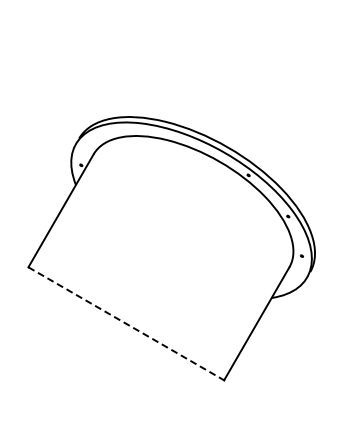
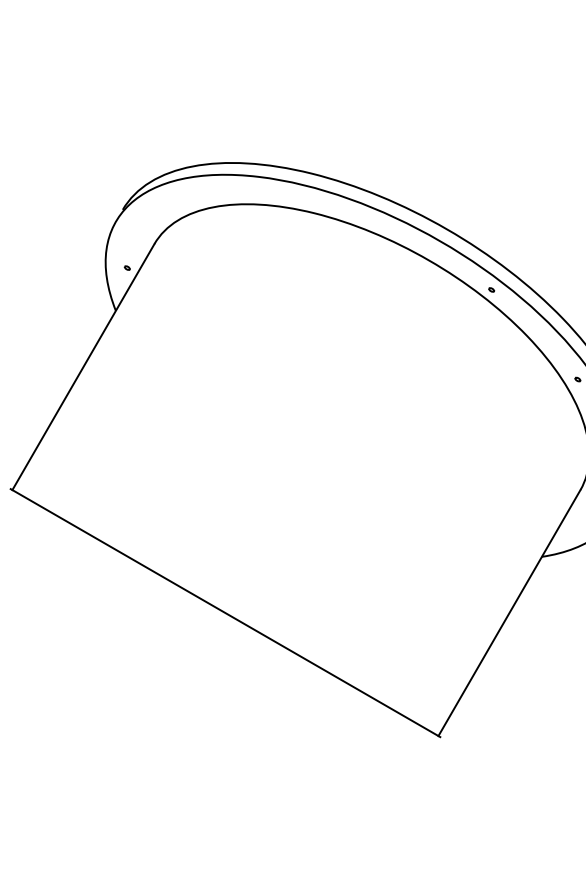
line: (126, 323) -> (225, 612), dashed -> solid

